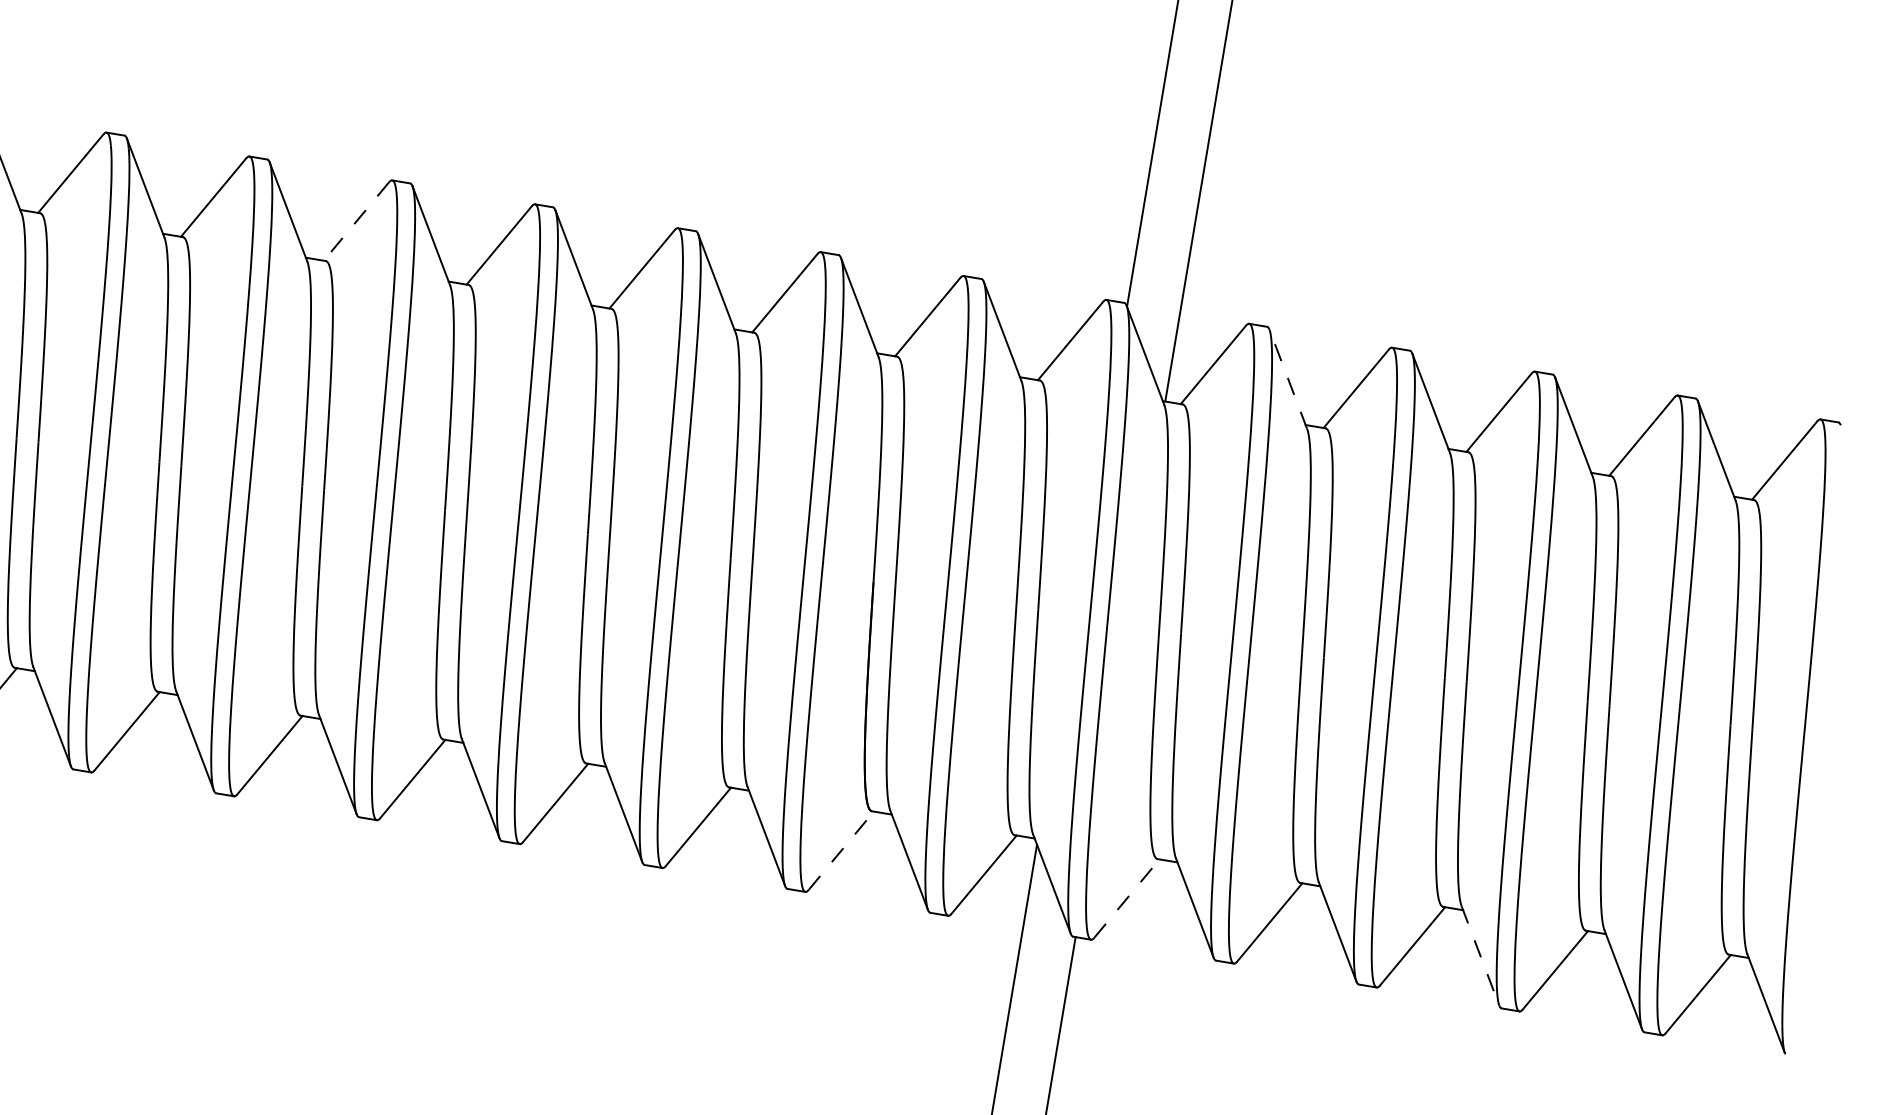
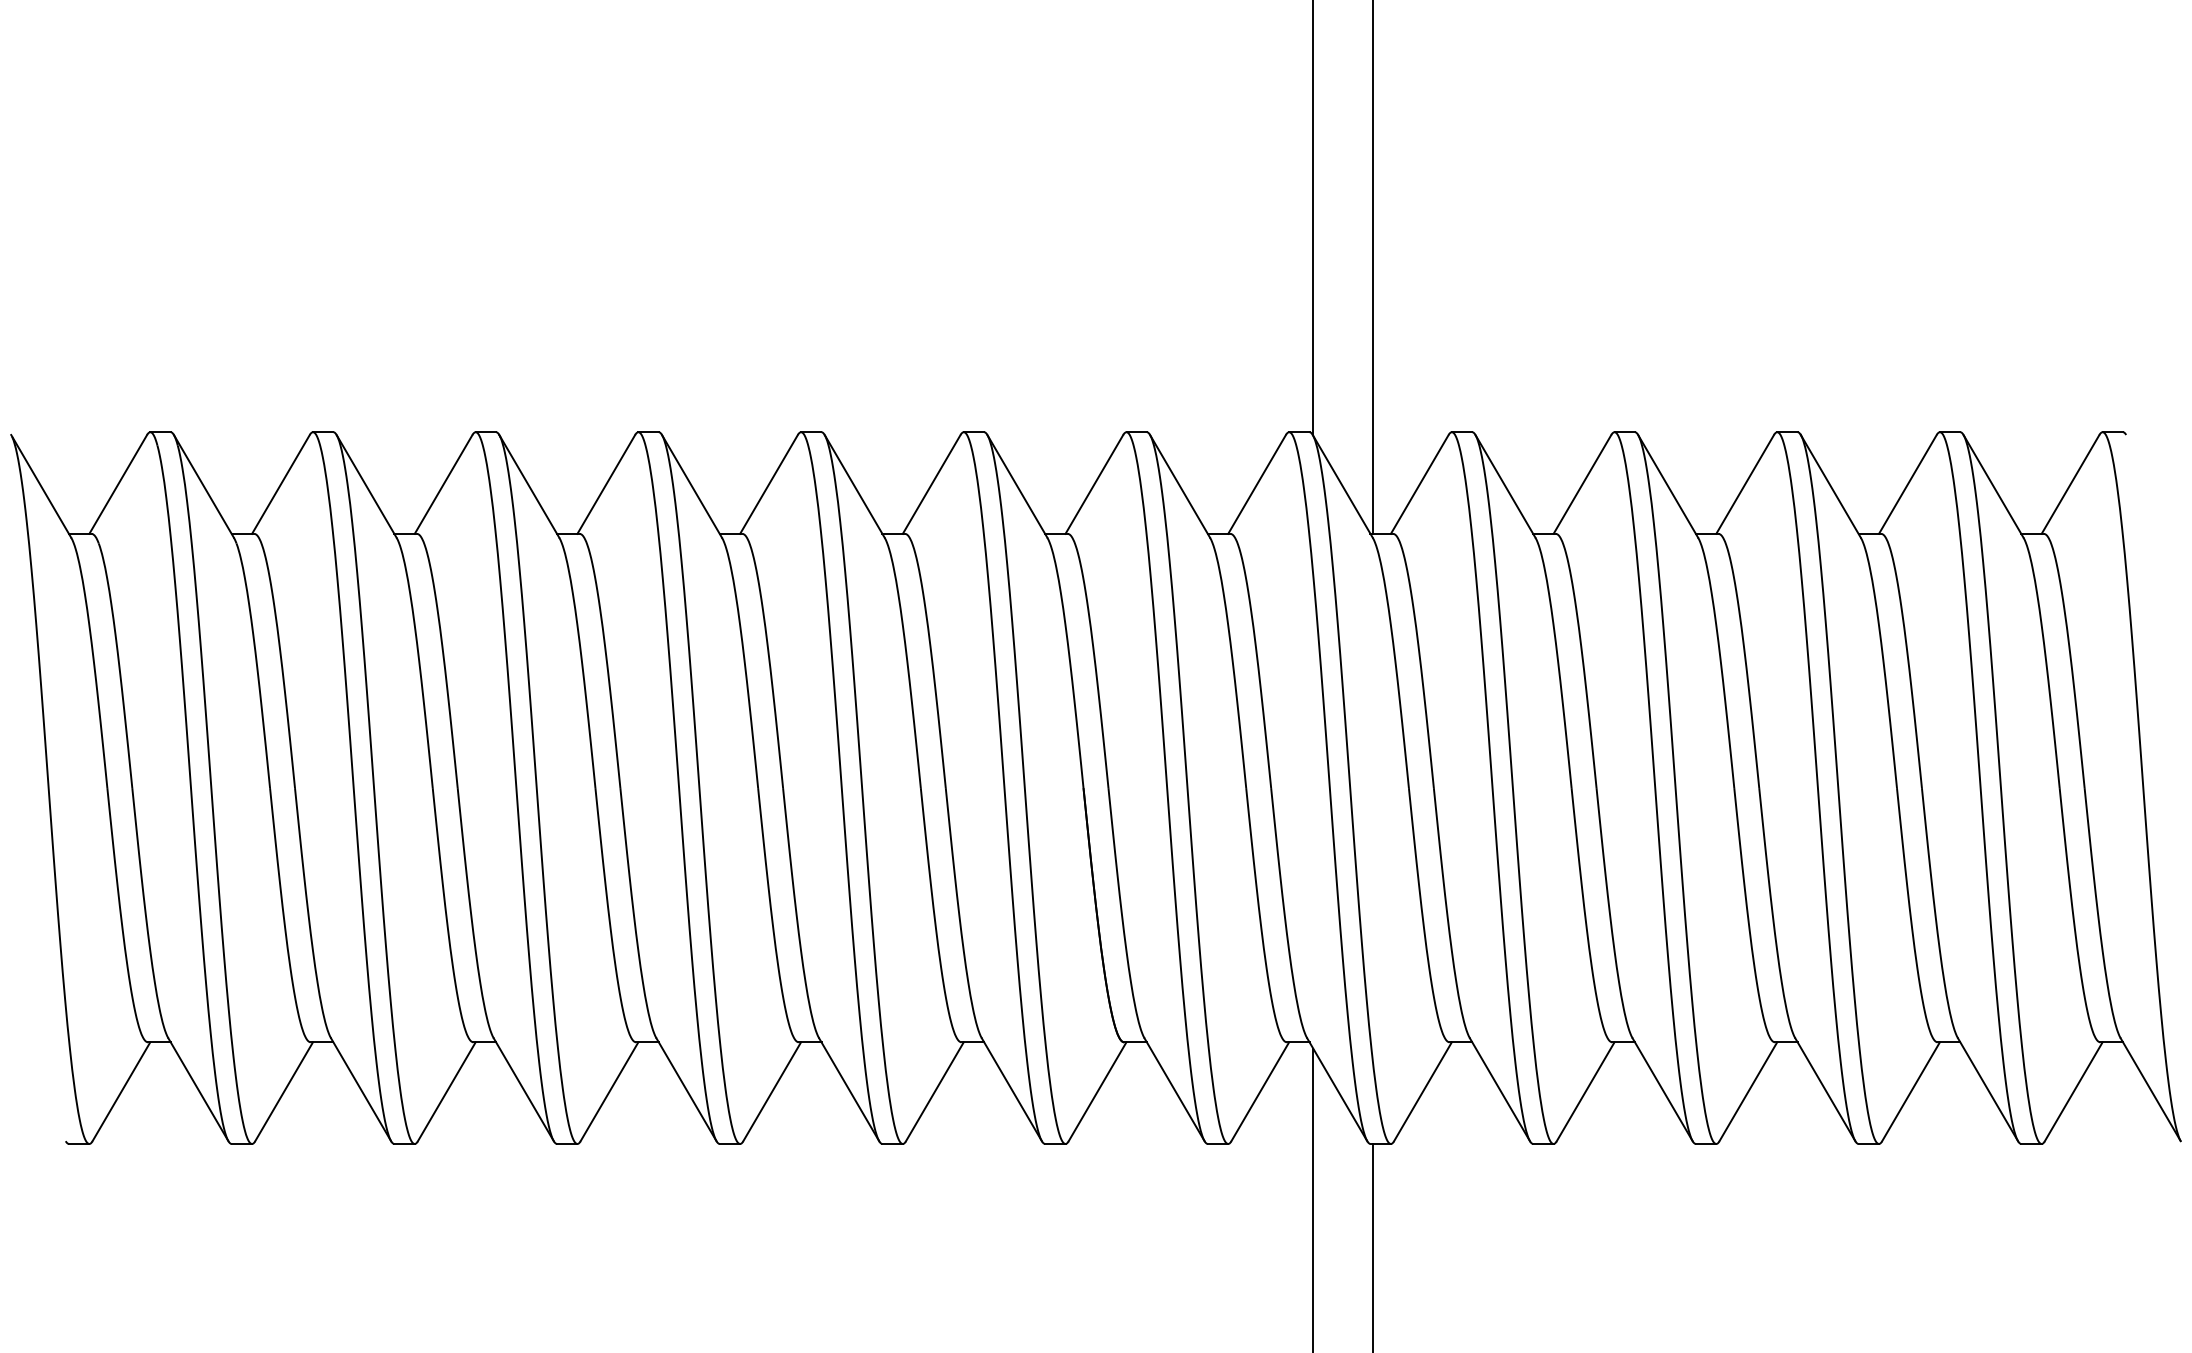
line: (356, 221) -> (443, 484), dashed -> solid
line: (1288, 378) -> (1505, 485), dashed -> solid
line: (841, 850) -> (1097, 1091), dashed -> solid
line: (1127, 898) -> (1423, 1091), dashed -> solid
line: (1480, 956) -> (1825, 1090), dashed -> solid

